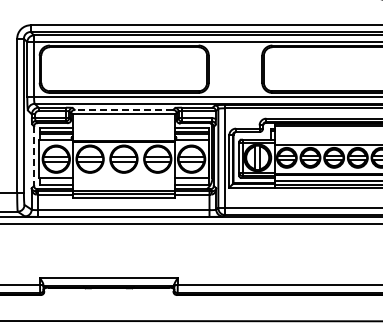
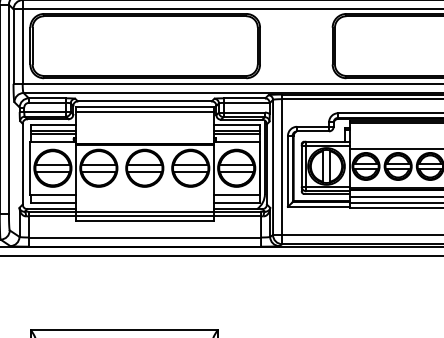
line: (123, 109) -> (144, 100), dashed -> solid
line: (123, 117) -> (144, 111), added
line: (34, 156) -> (23, 164), dashed -> solid

